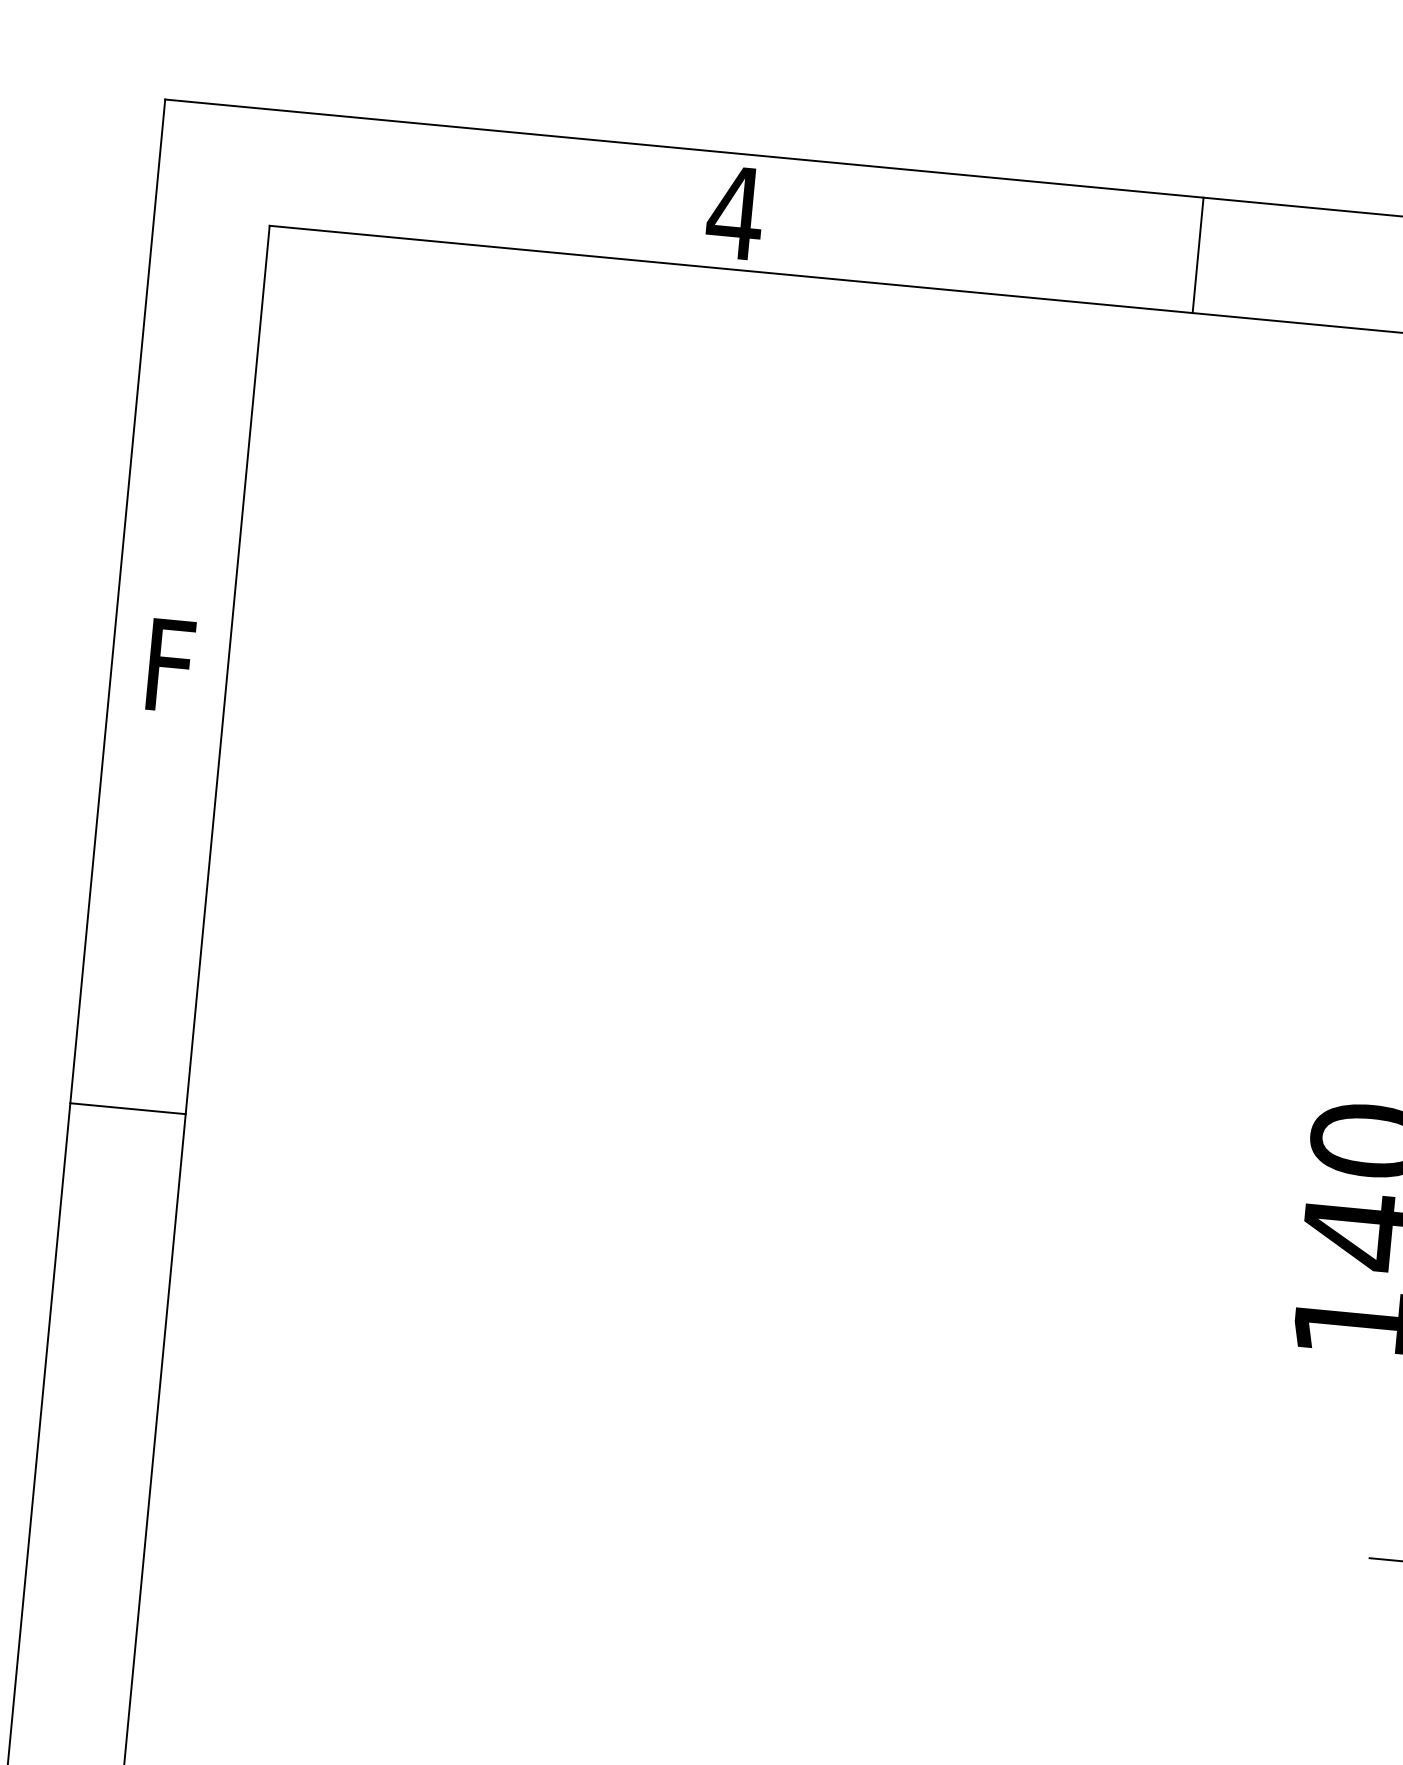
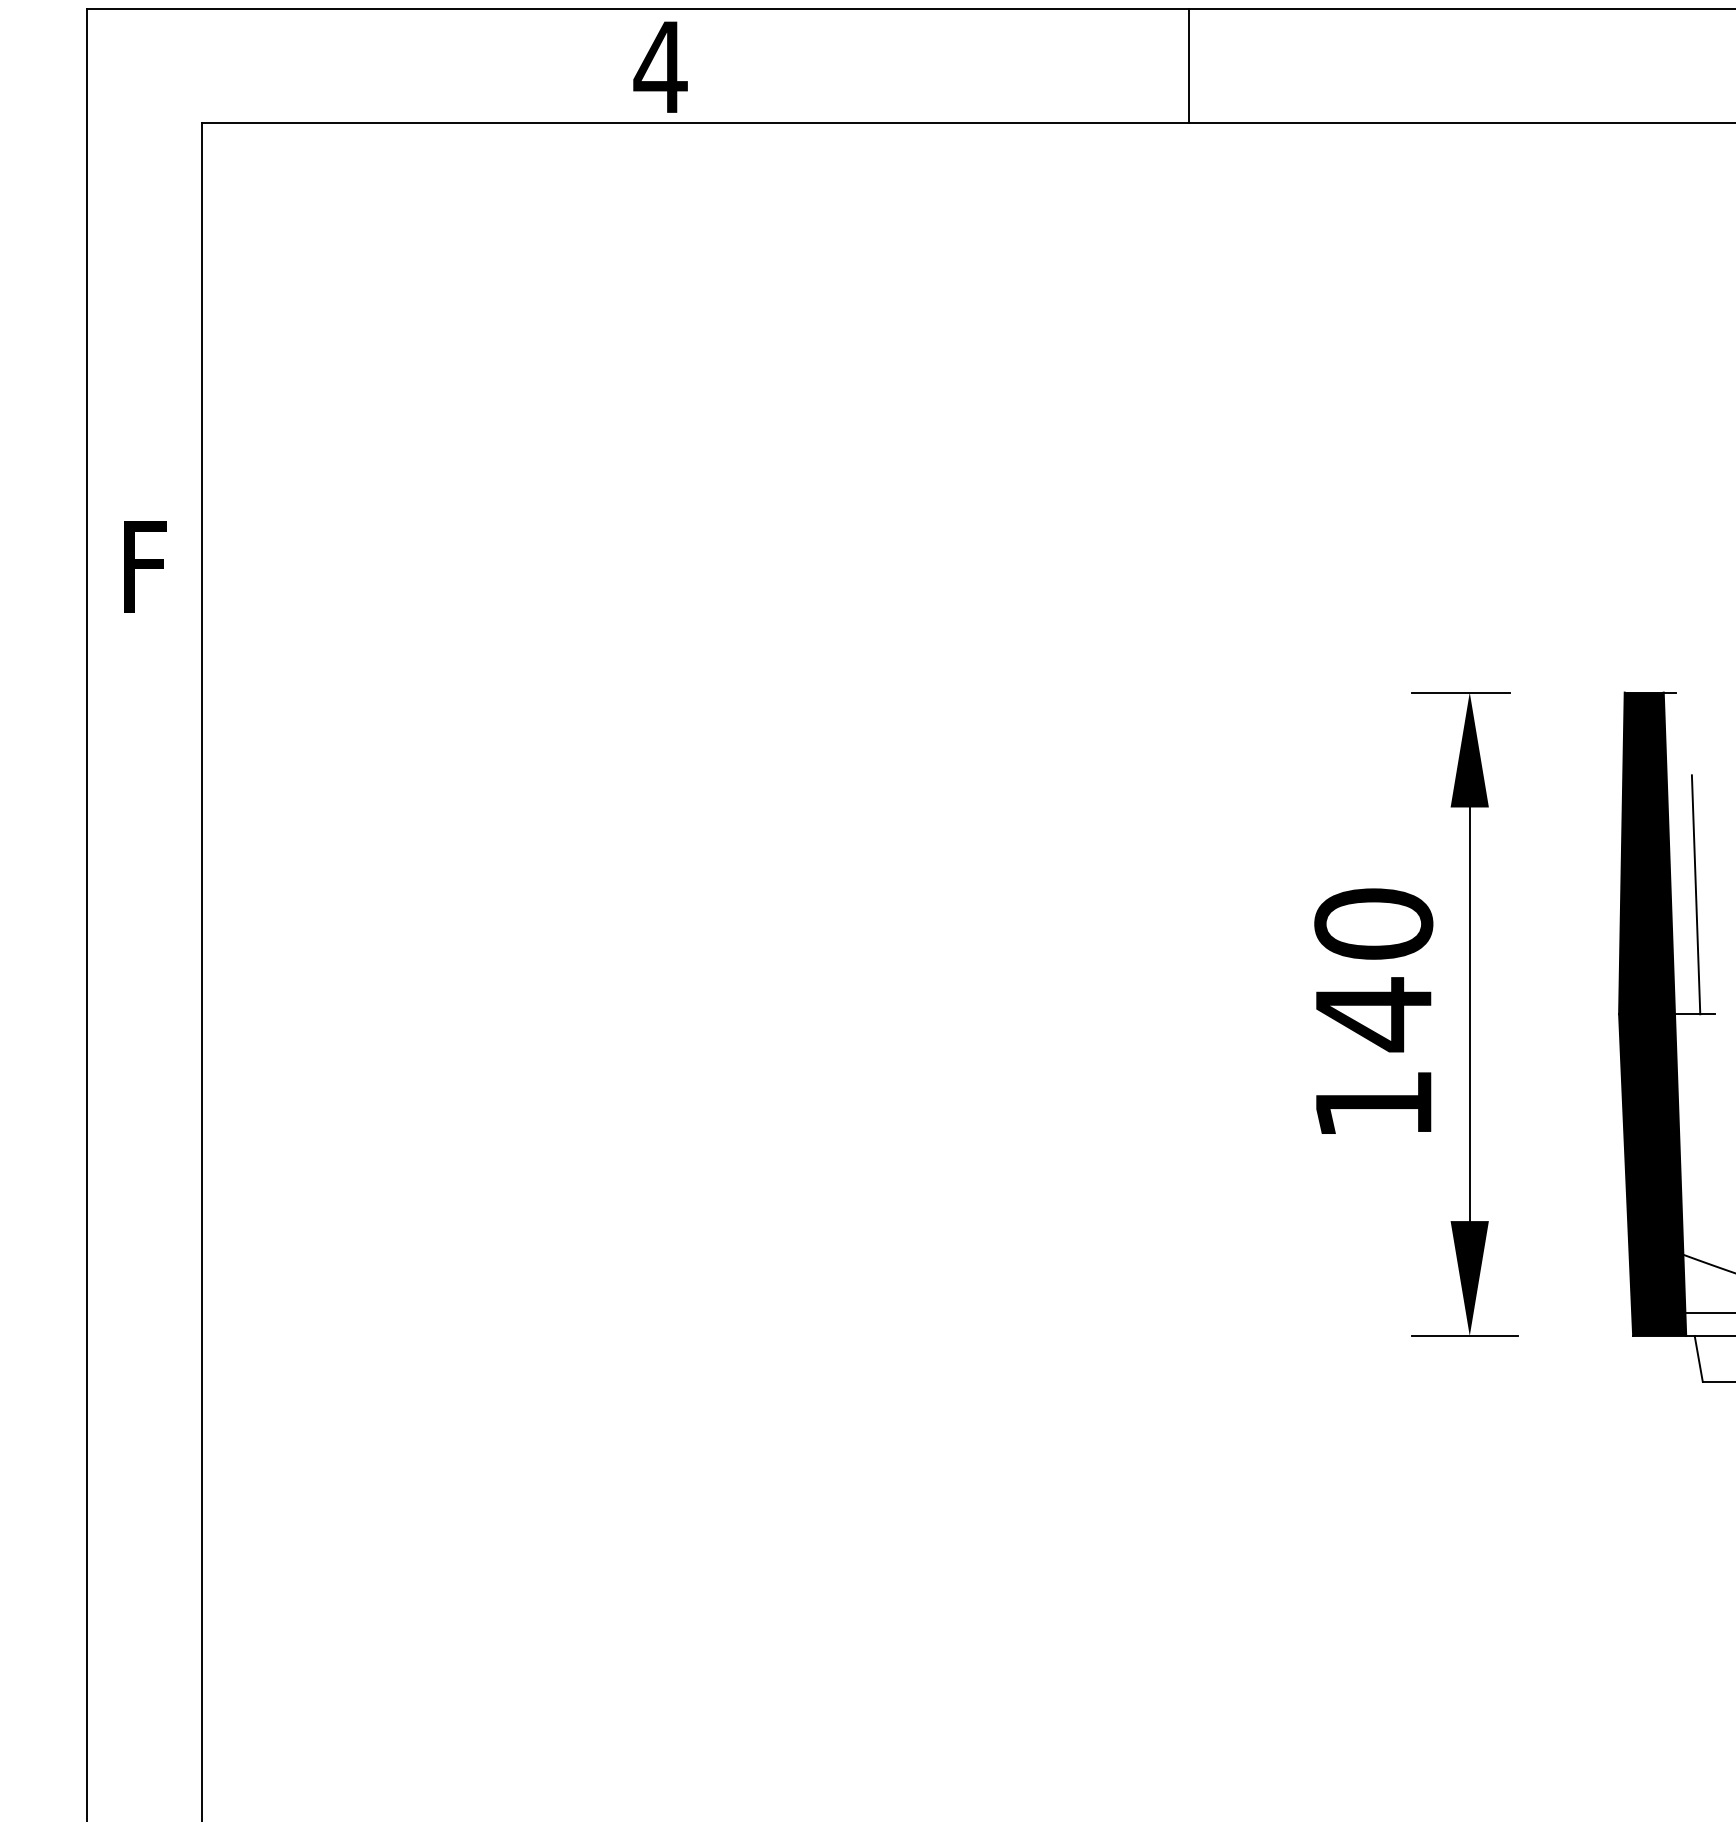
line: (1198, 254) -> (1189, 65), moved
line: (127, 1108) -> (144, 1008), removed

